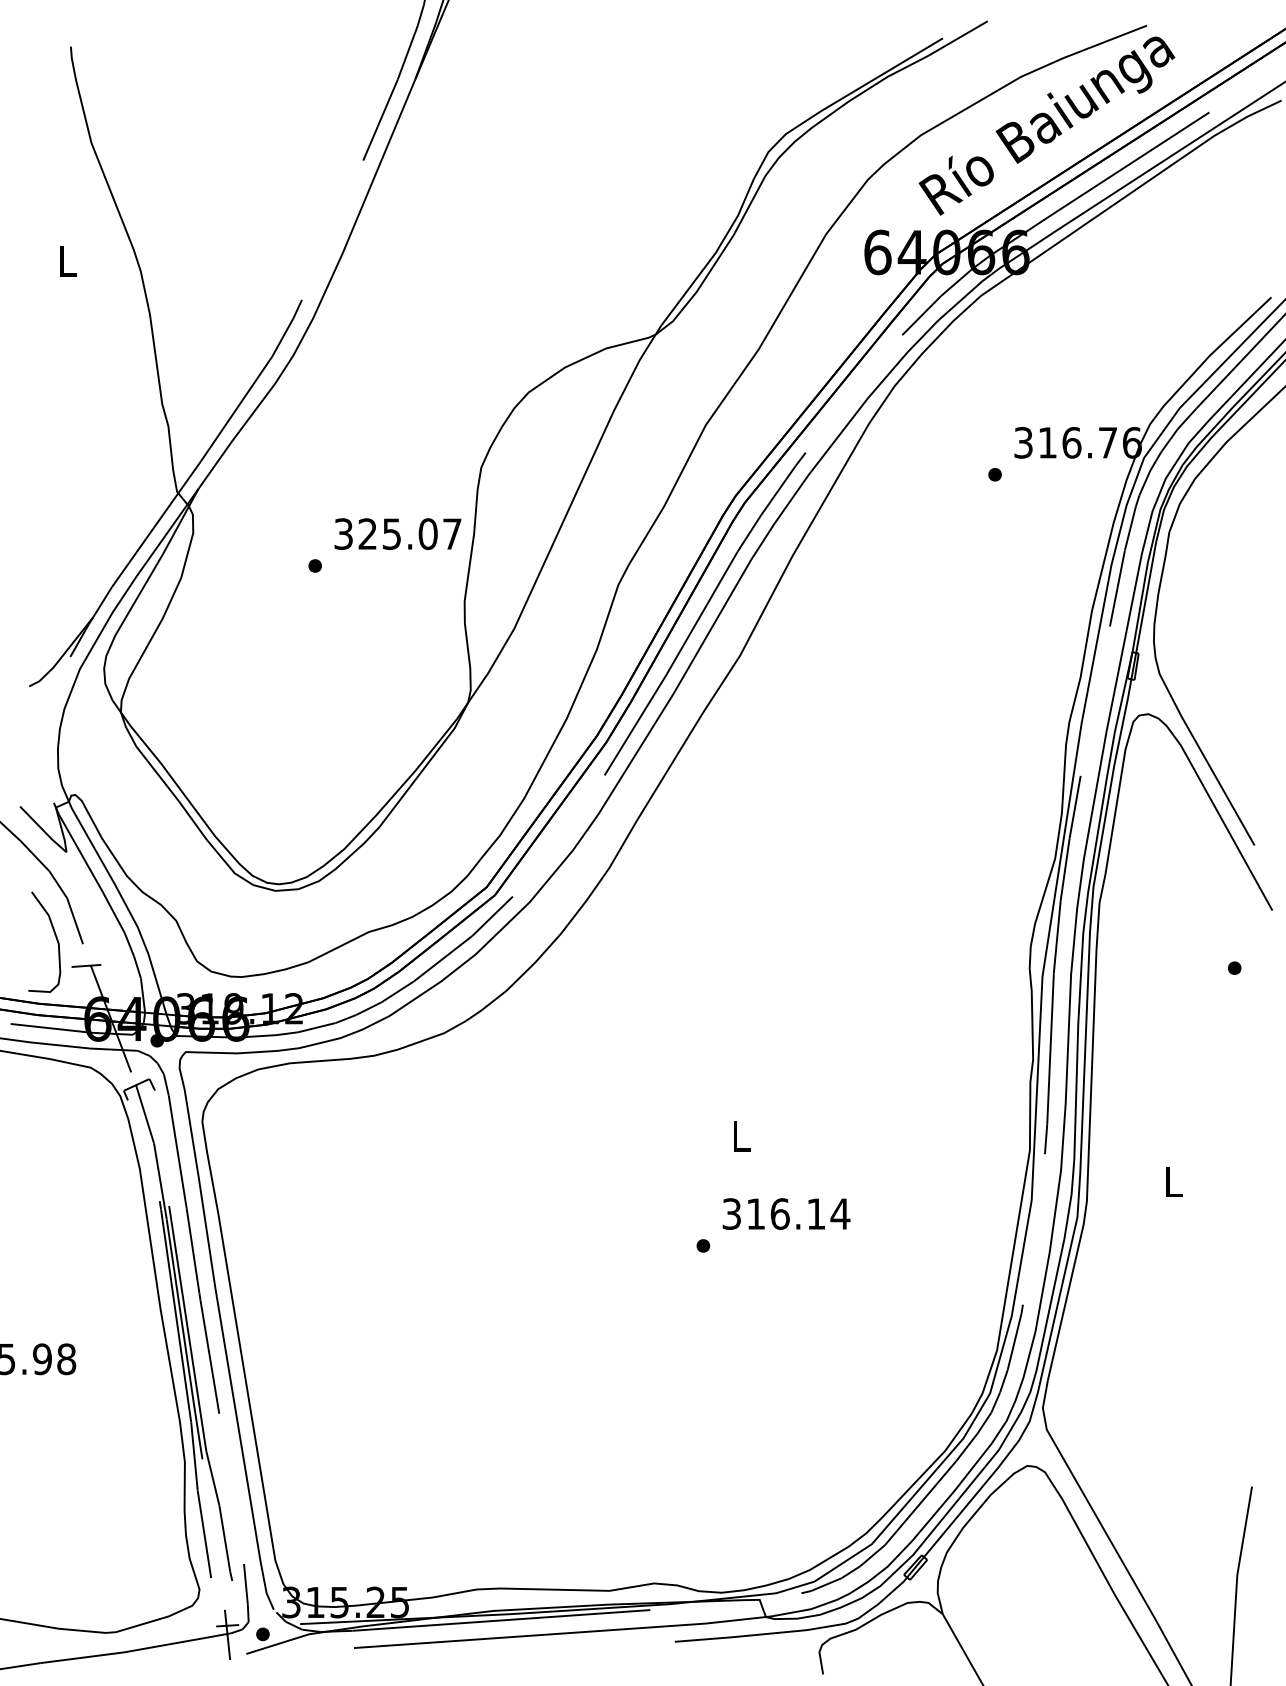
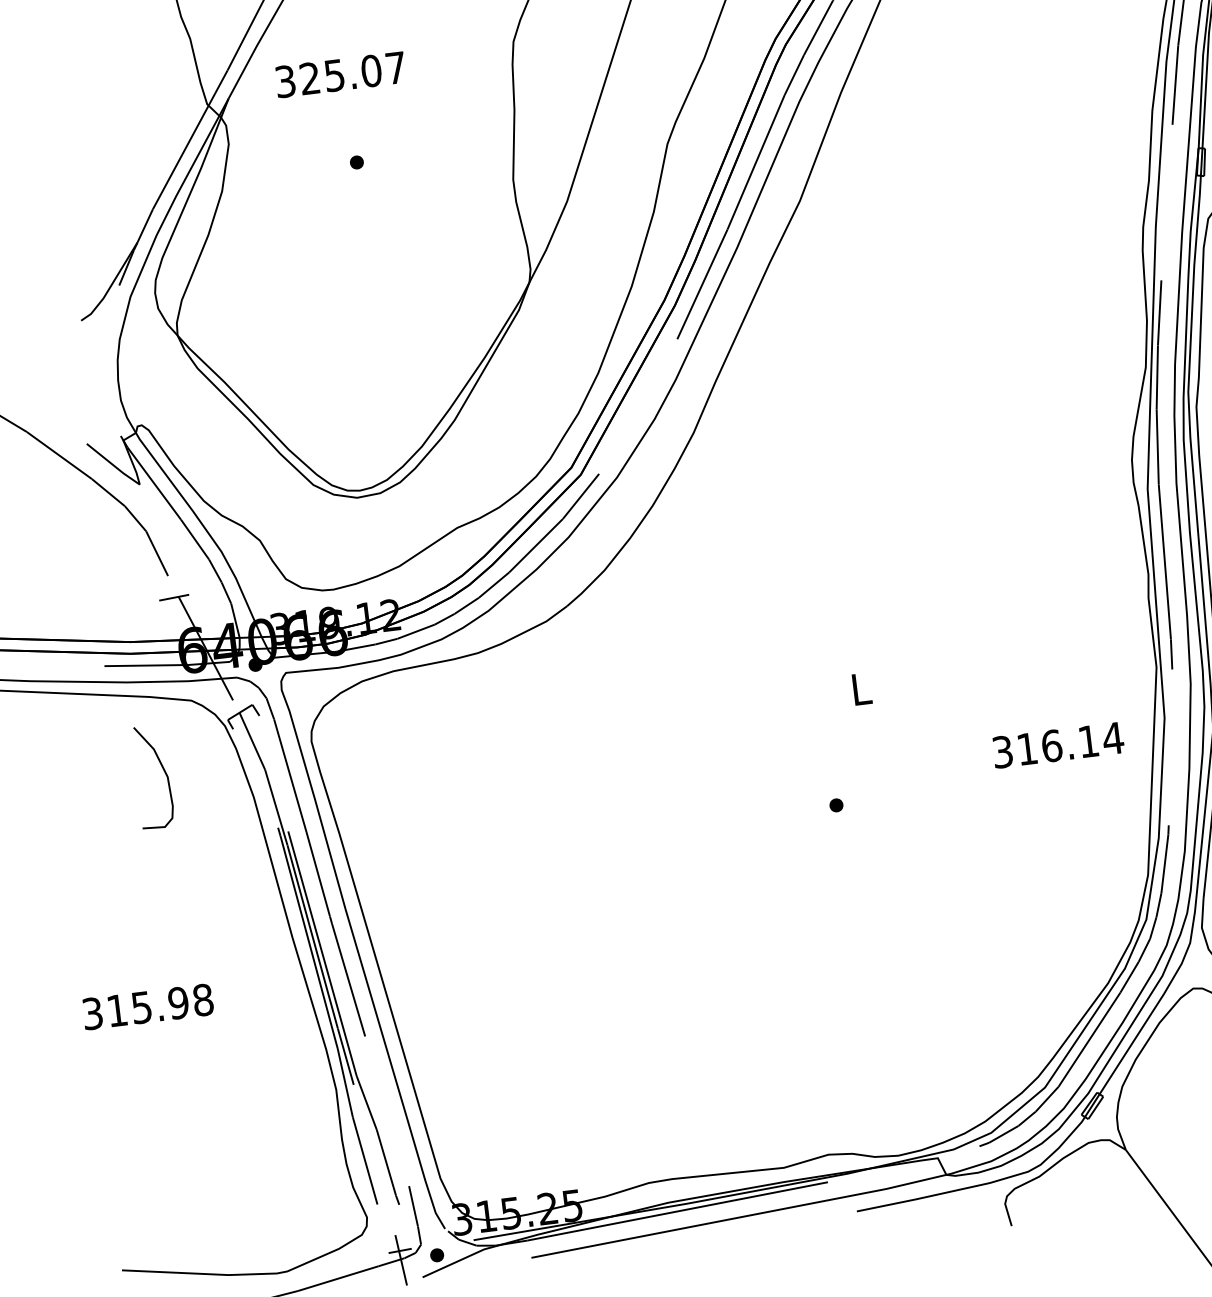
text: (397, 533) -> (340, 74), moved
curve: (55, 938) -> (163, 771), moved
text: (786, 1213) -> (1058, 744), moved

